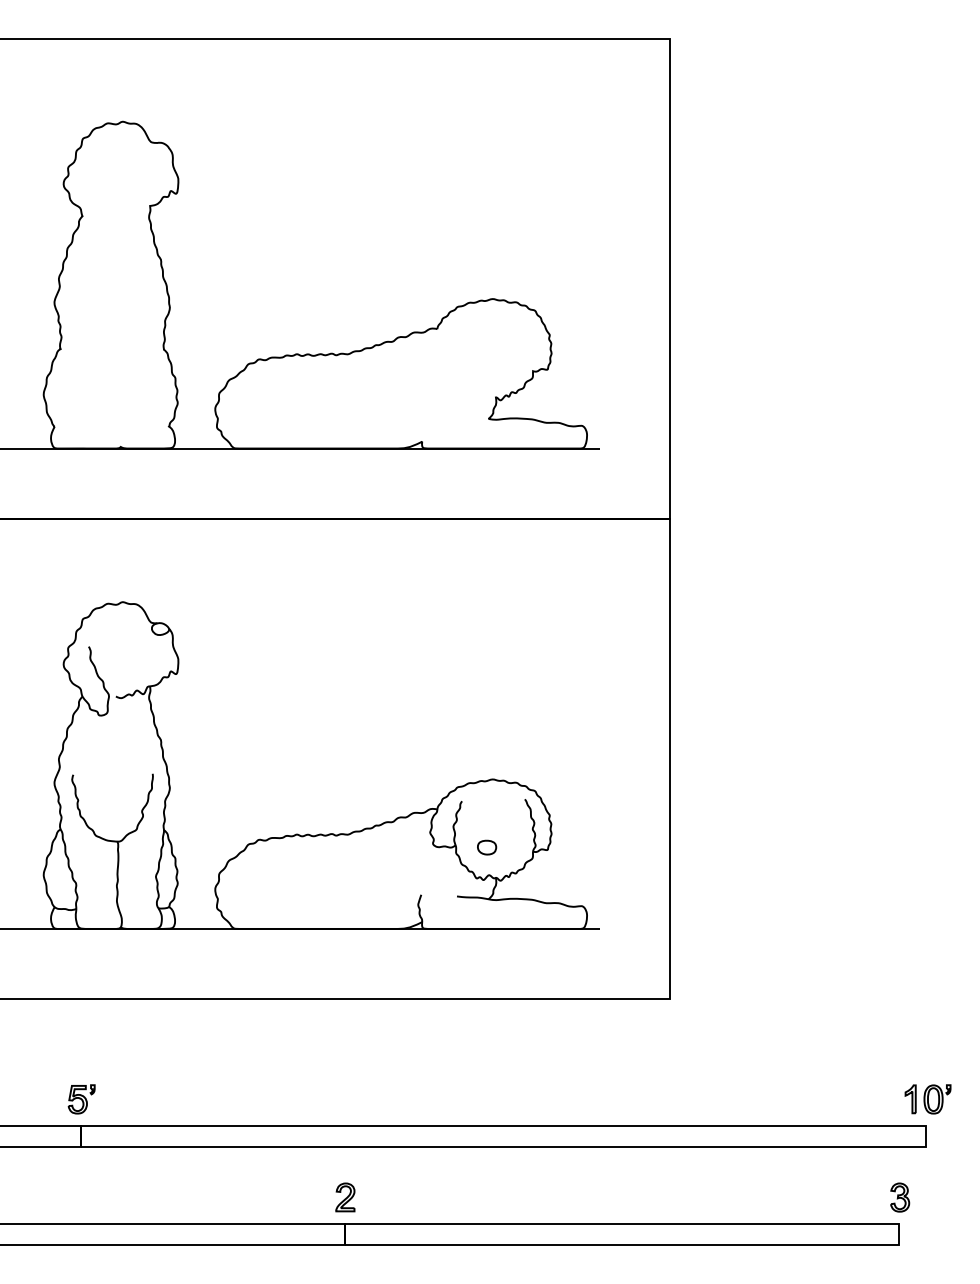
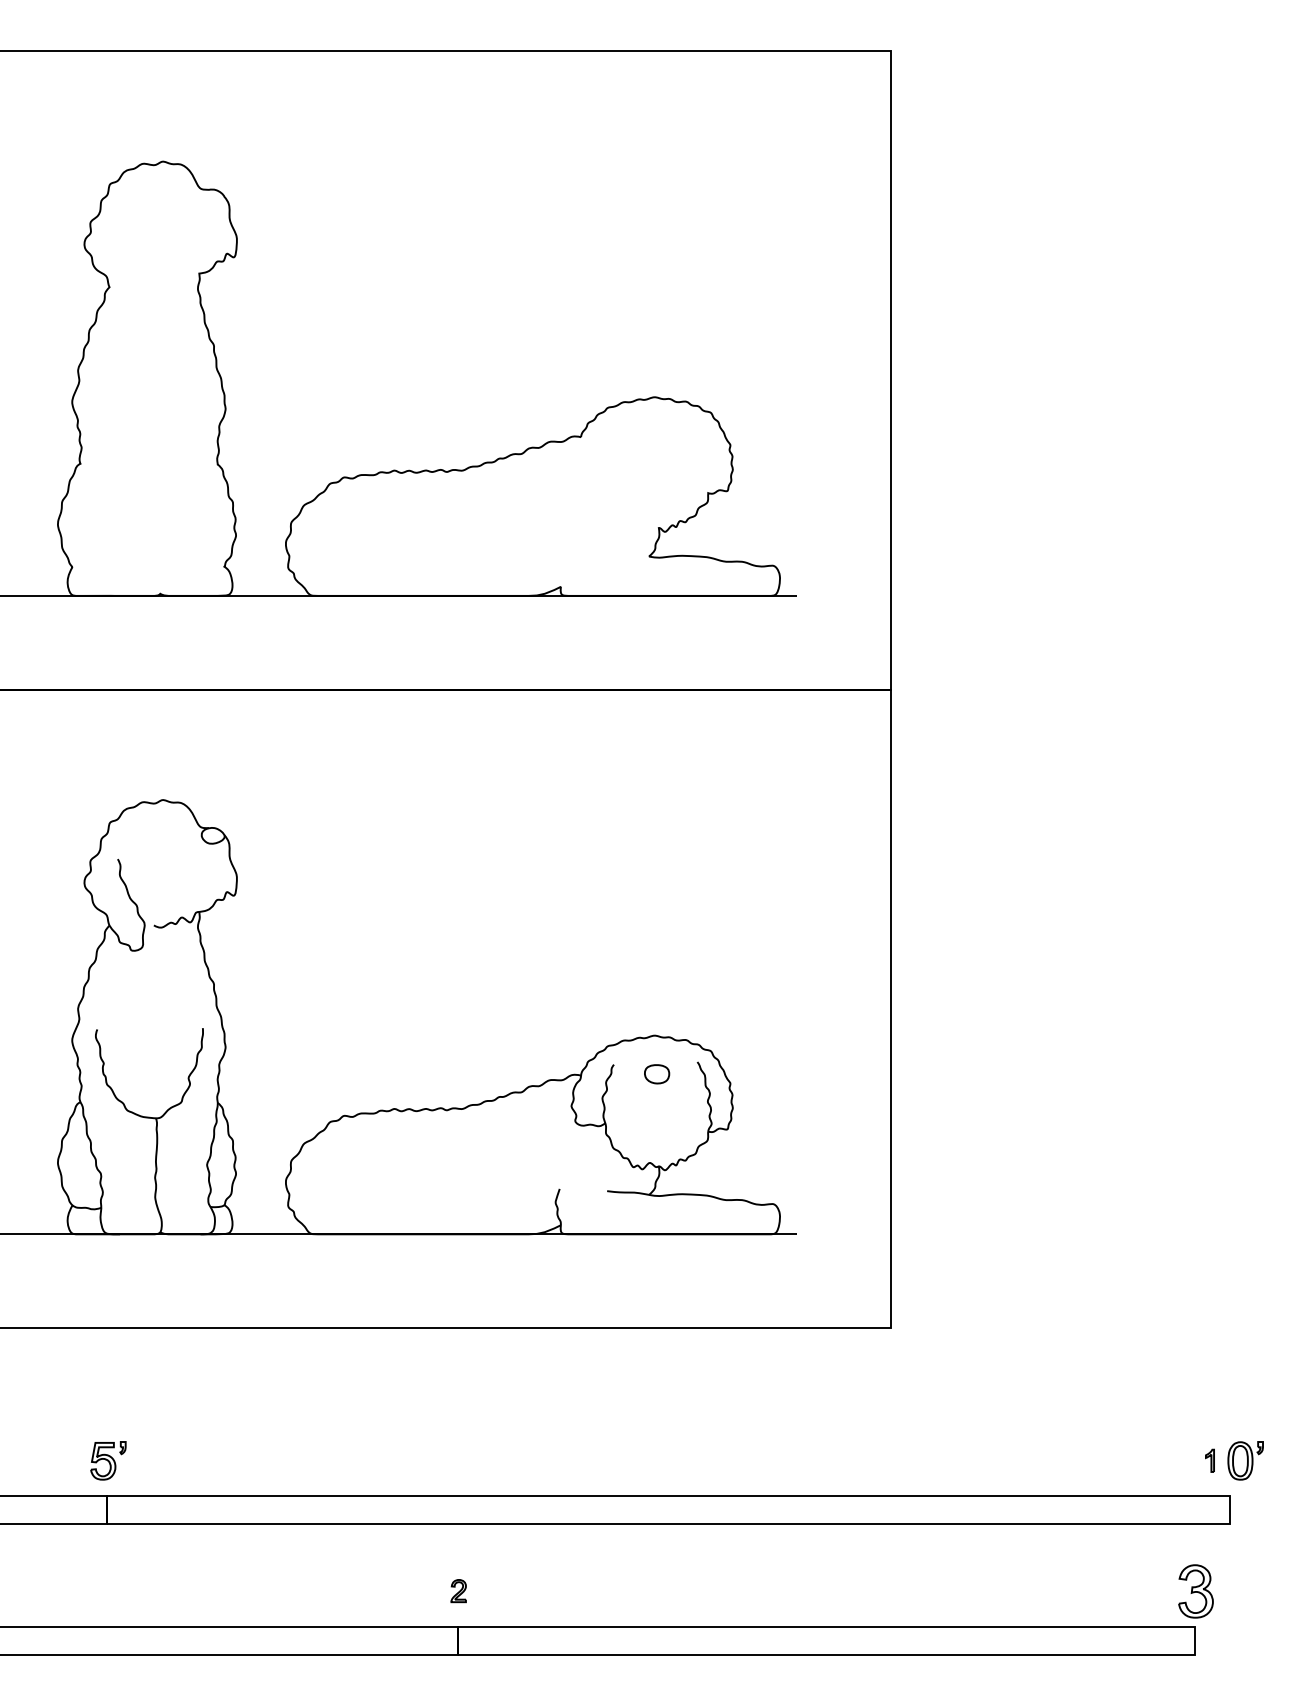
part: (487, 847) -> (657, 1074), moved
part: (910, 1099) -> (1209, 1460), size x0.6
part: (345, 1196) -> (458, 1590), size x0.6
part: (899, 1196) -> (1195, 1590), size x1.4

